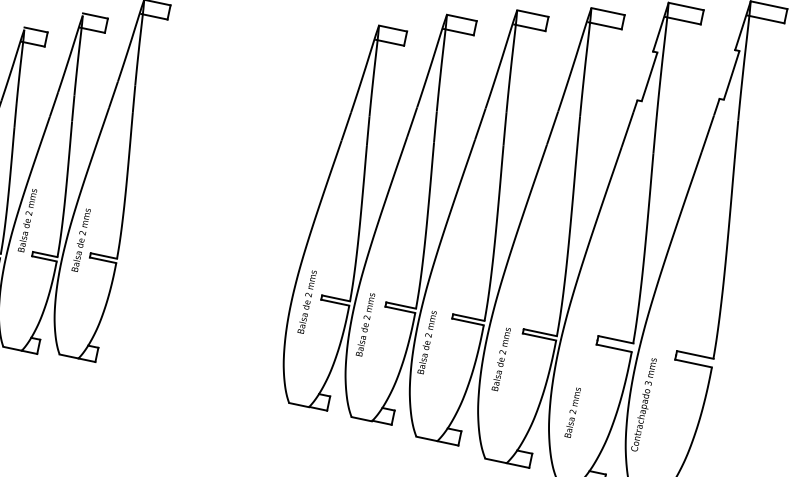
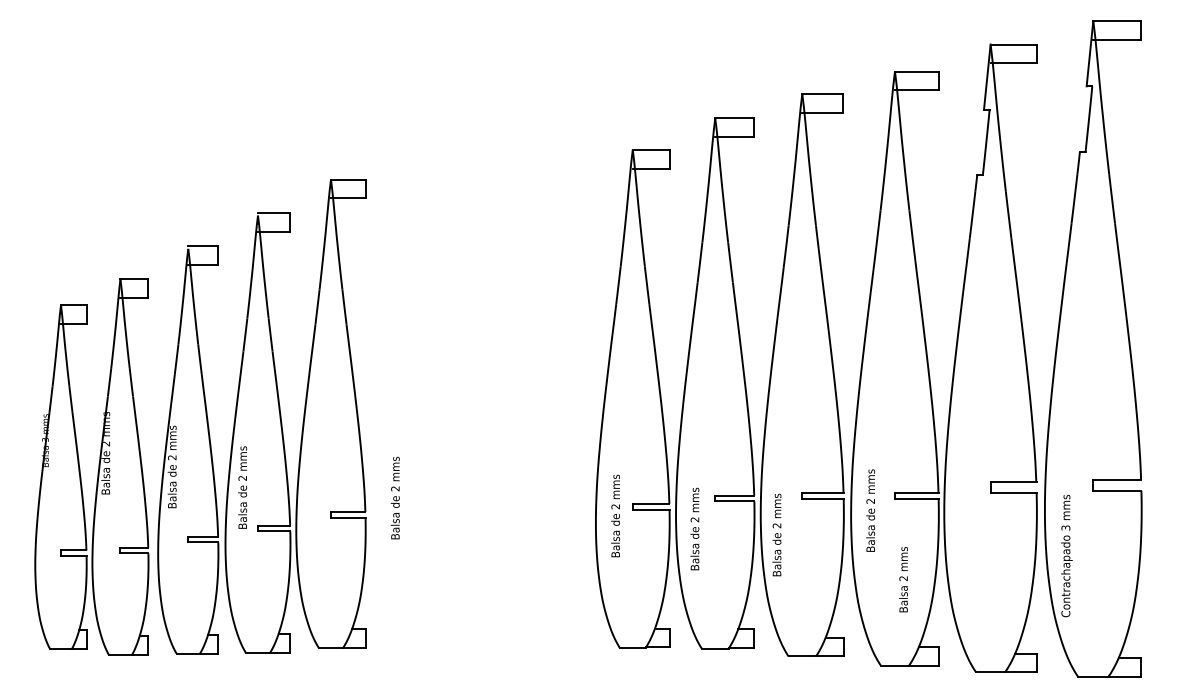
text: (80, 239) -> (394, 497), moved
text: (501, 359) -> (870, 510), moved
text: (572, 412) -> (903, 579), moved

